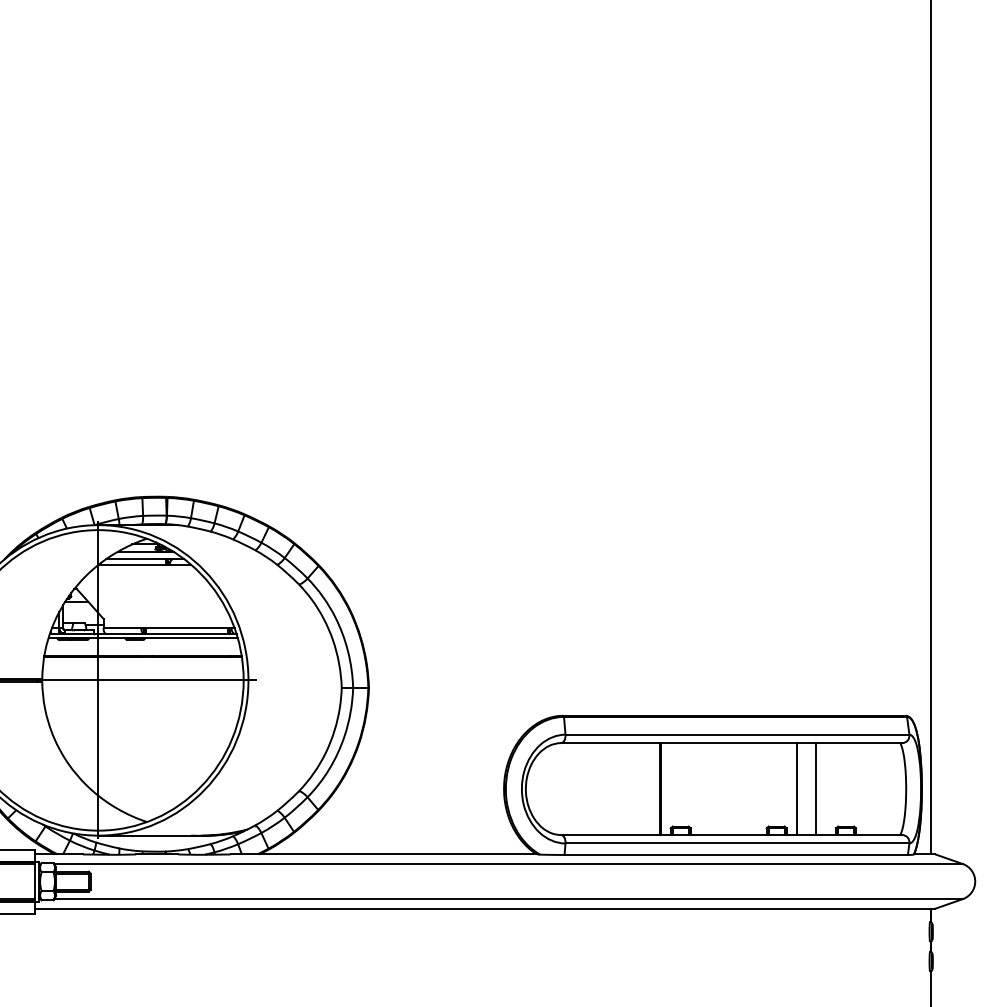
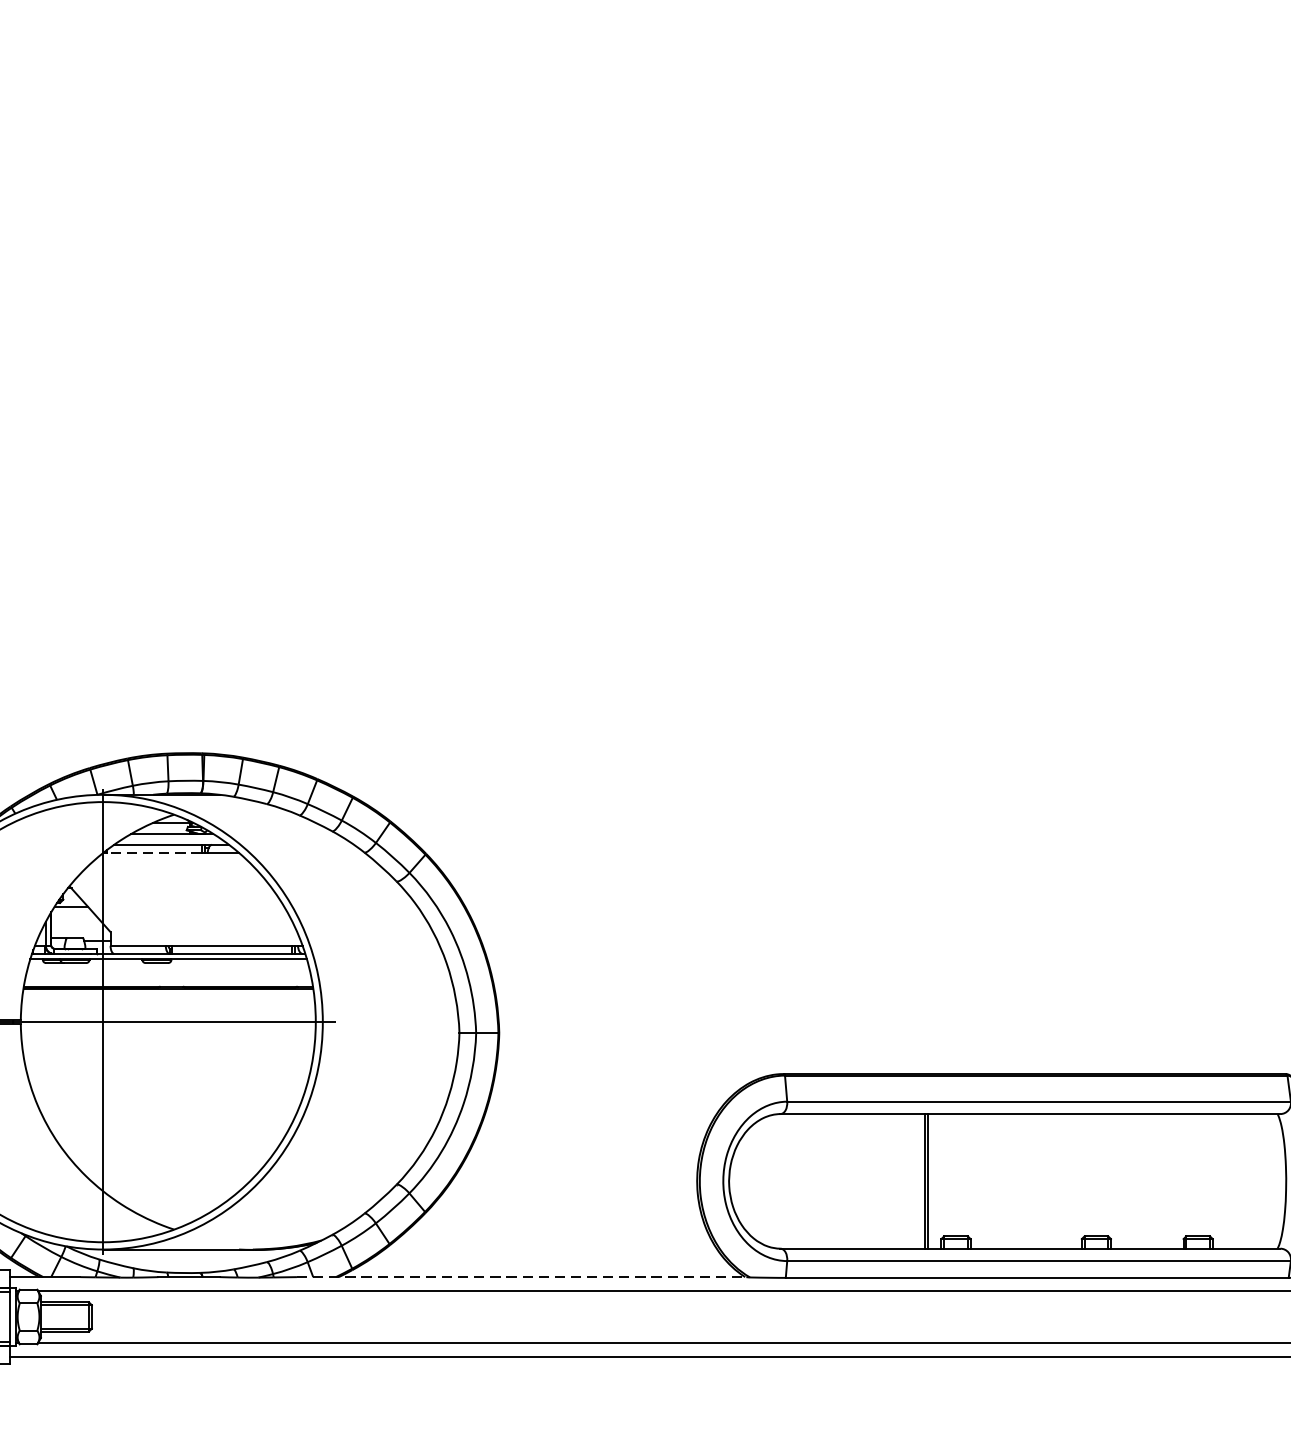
line: (132, 564) -> (152, 852), solid -> dashed
line: (797, 789) -> (1127, 1181), removed
line: (816, 789) -> (1154, 1181), removed
line: (384, 854) -> (522, 1277), solid -> dashed

